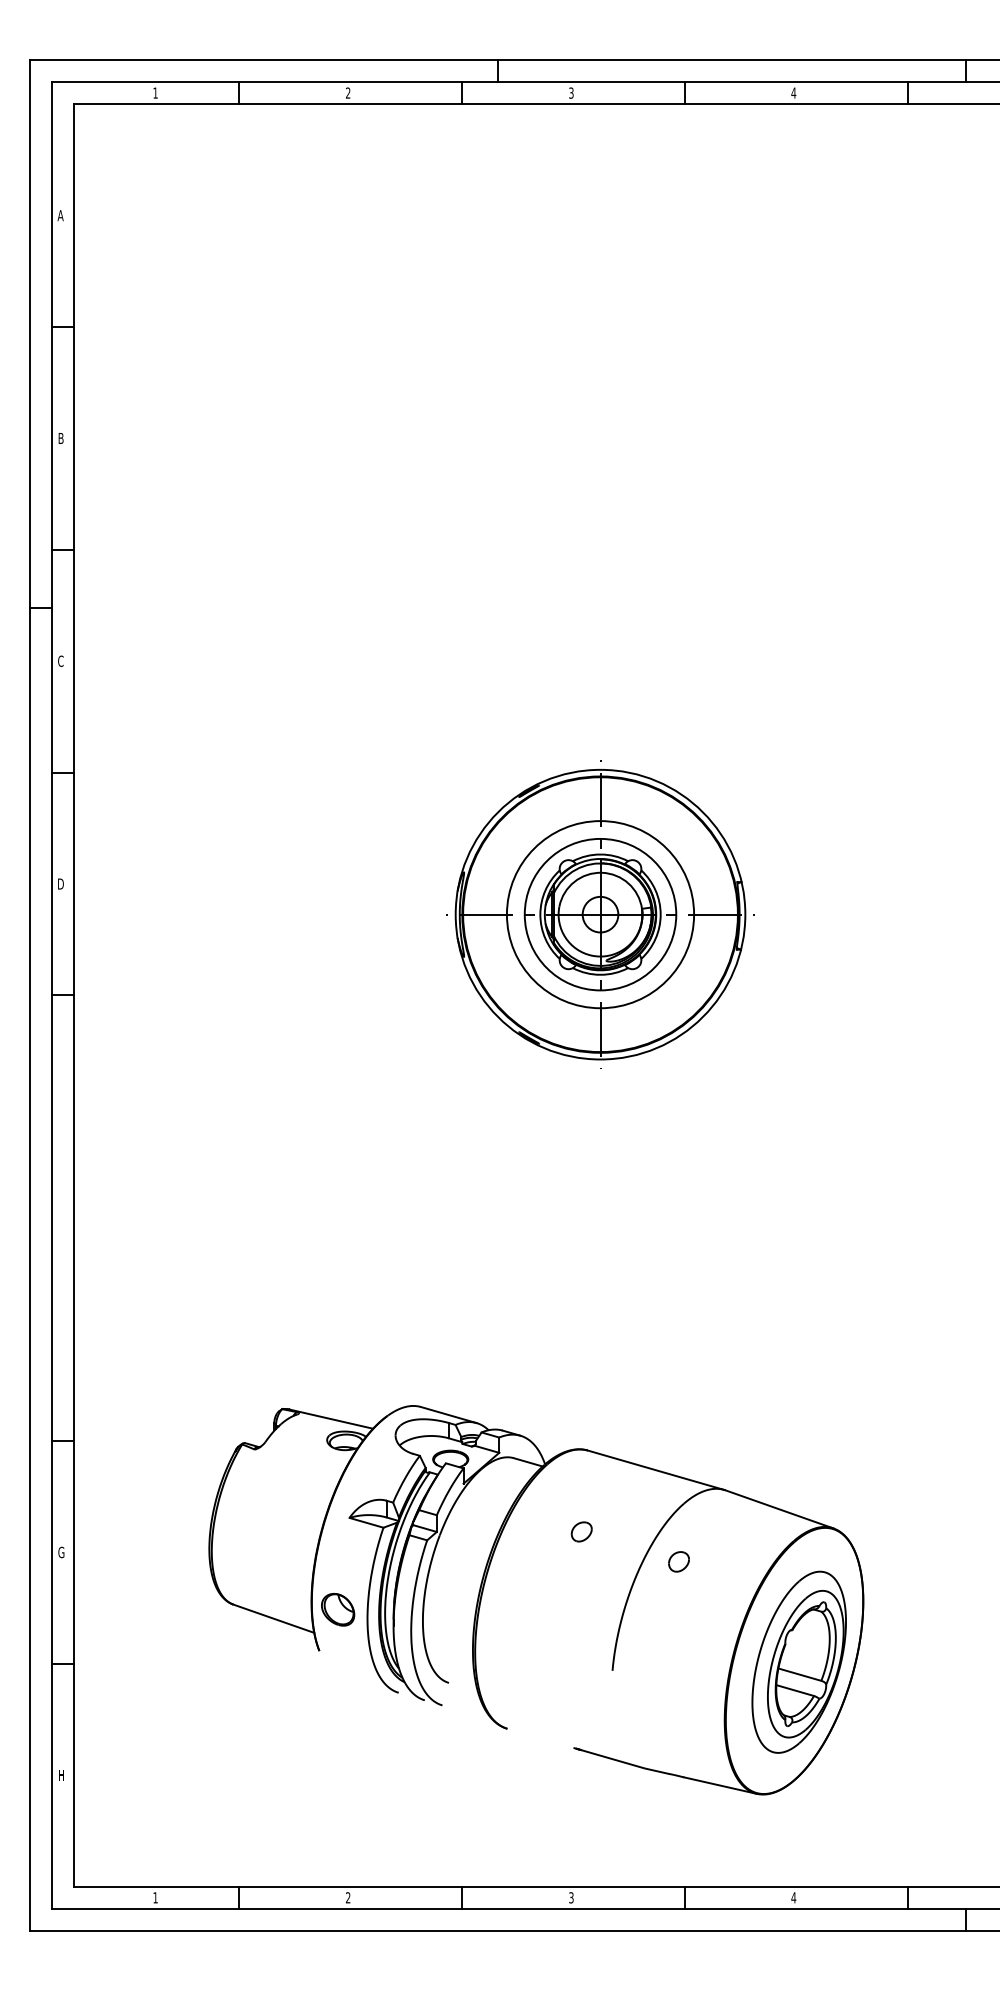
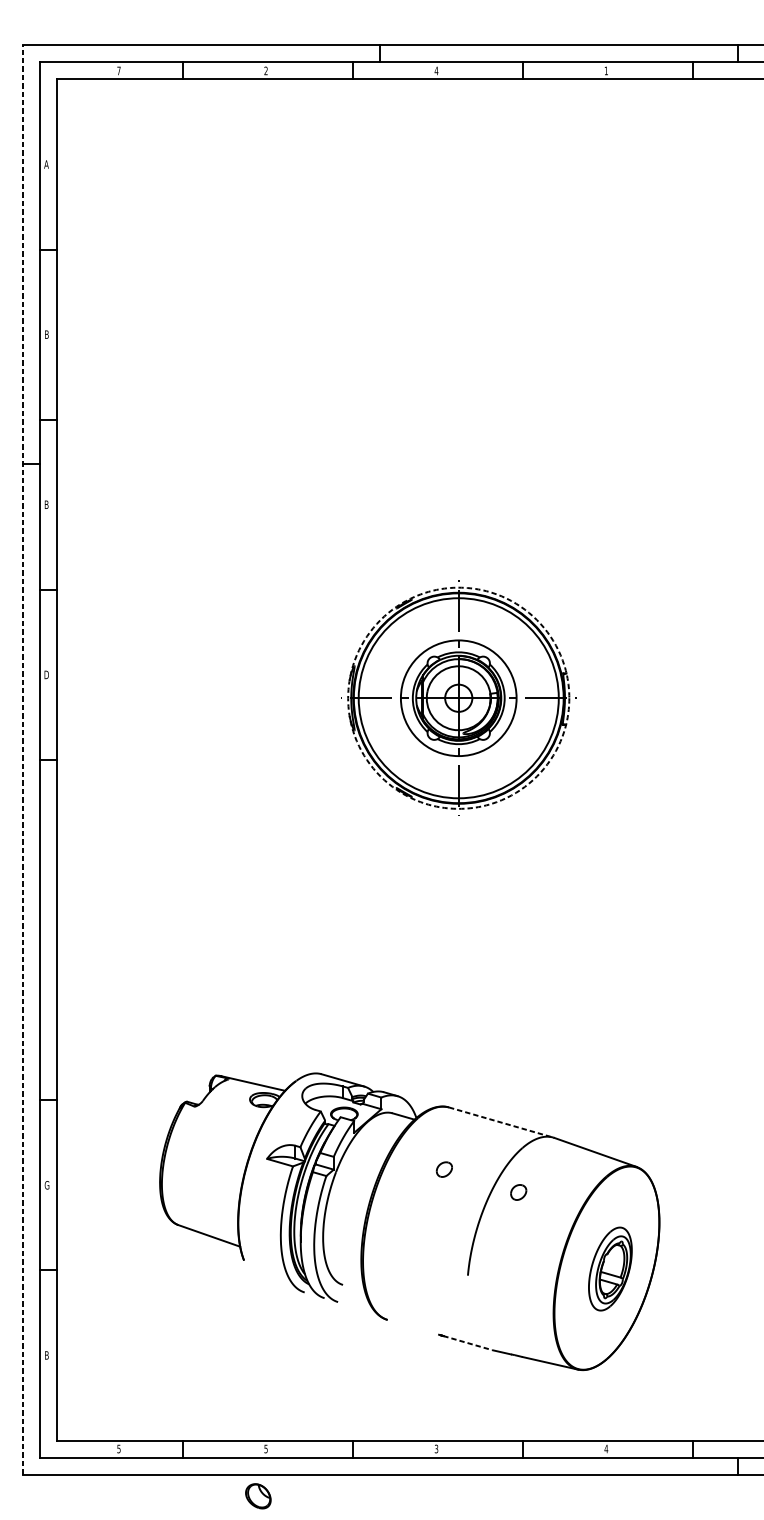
text: (155, 92) -> (118, 70), 1 -> 7
text: (570, 92) -> (435, 70), 3 -> 4
text: (793, 92) -> (606, 70), 4 -> 1
text: (60, 660) -> (46, 504), C -> B
circle: (600, 914) -> (458, 698), size x1.4
circle: (600, 914) -> (458, 698), solid -> dashed
line: (29, 995) -> (22, 760), solid -> dashed
line: (655, 1470) -> (500, 1122), solid -> dashed
part: (338, 1609) -> (258, 1496), moved
part: (798, 1661) -> (609, 1268), size x0.6
line: (612, 1759) -> (467, 1343), solid -> dashed
text: (60, 1774) -> (46, 1354), H -> B
text: (155, 1897) -> (118, 1448), 1 -> 5
text: (348, 1897) -> (266, 1448), 2 -> 5

